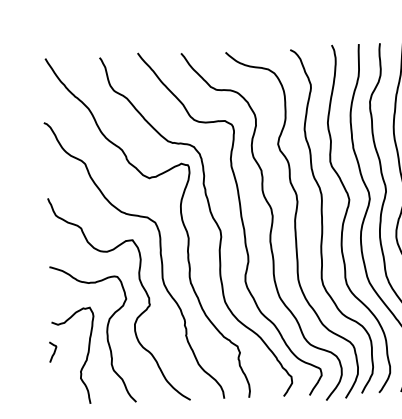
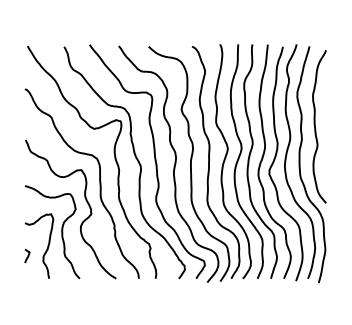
curve: (53, 351) -> (27, 255), moved

